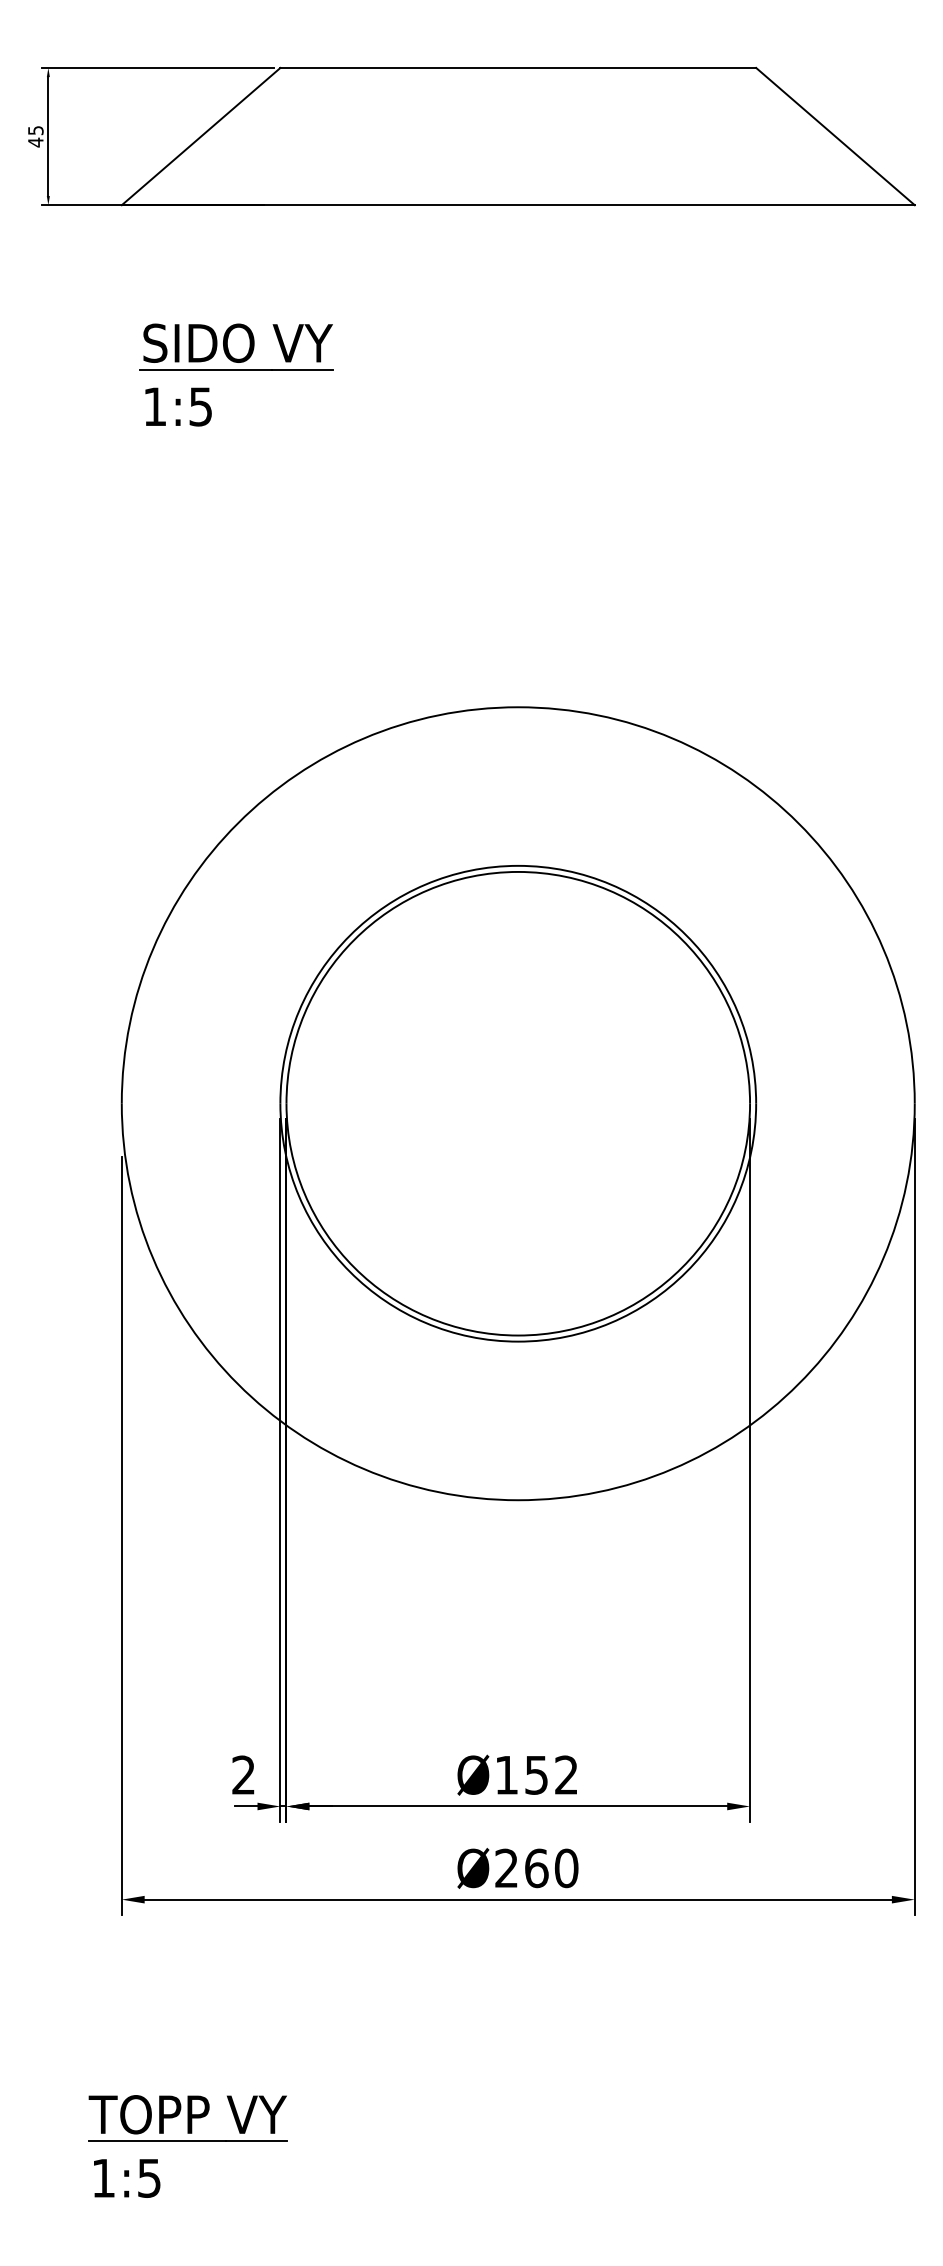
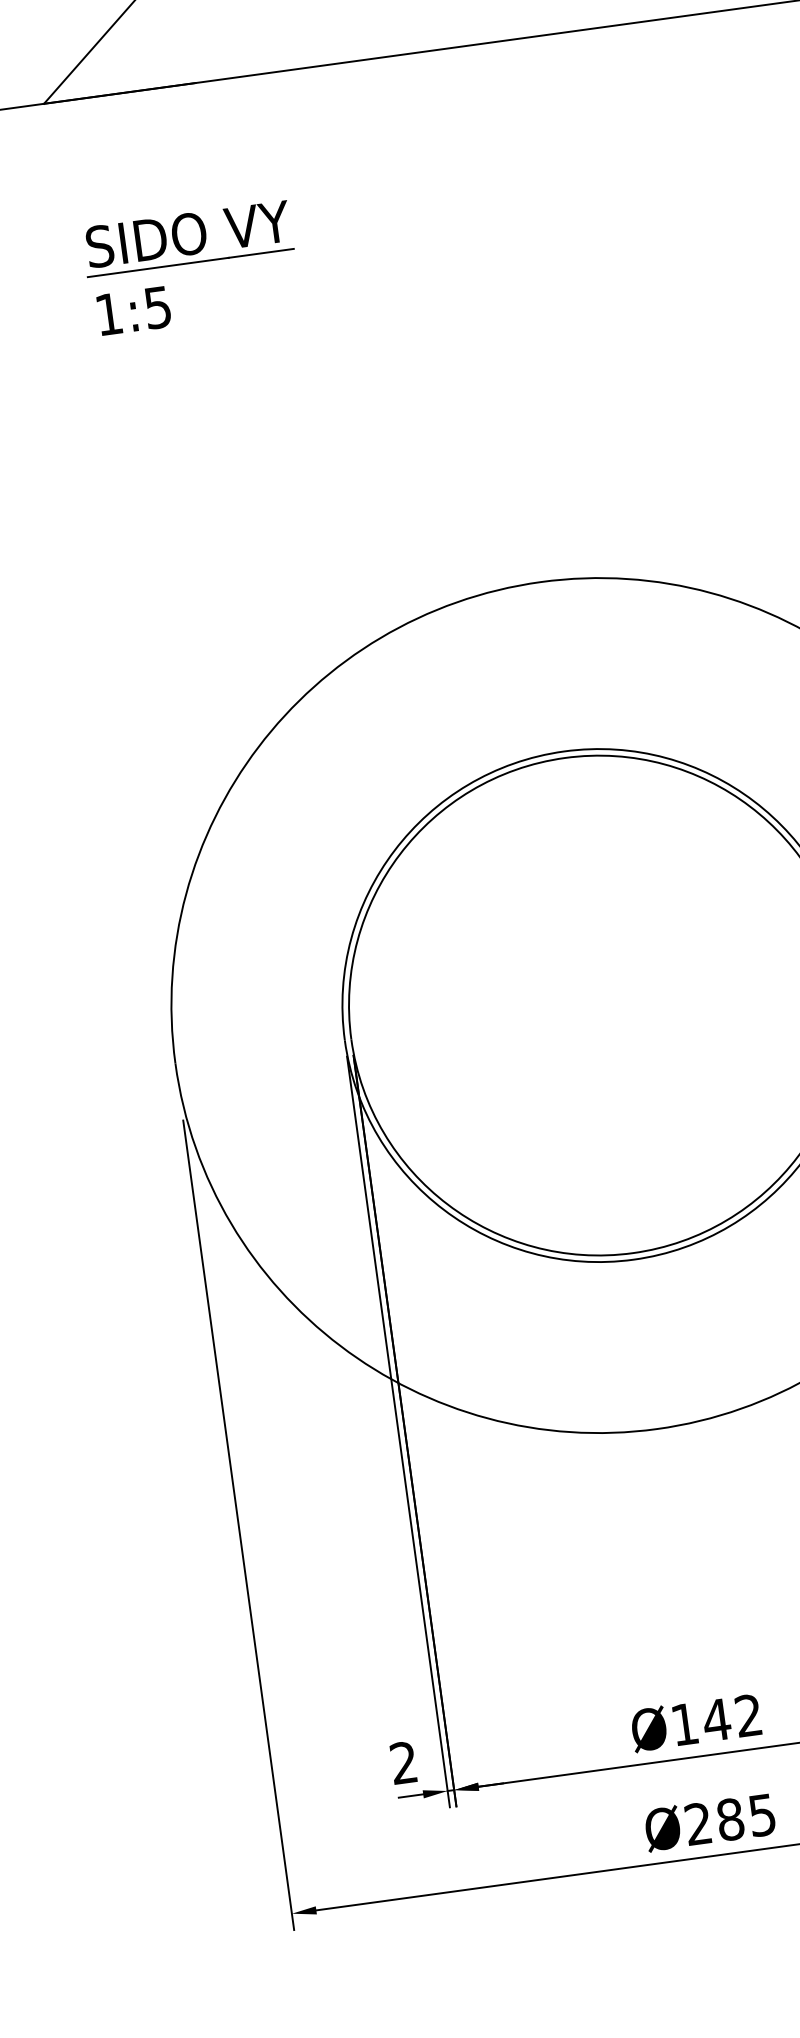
text: (536, 1775) -> (716, 1720), Ø152 -> Ø142
text: (551, 1868) -> (746, 1817), Ø260 -> Ø285

